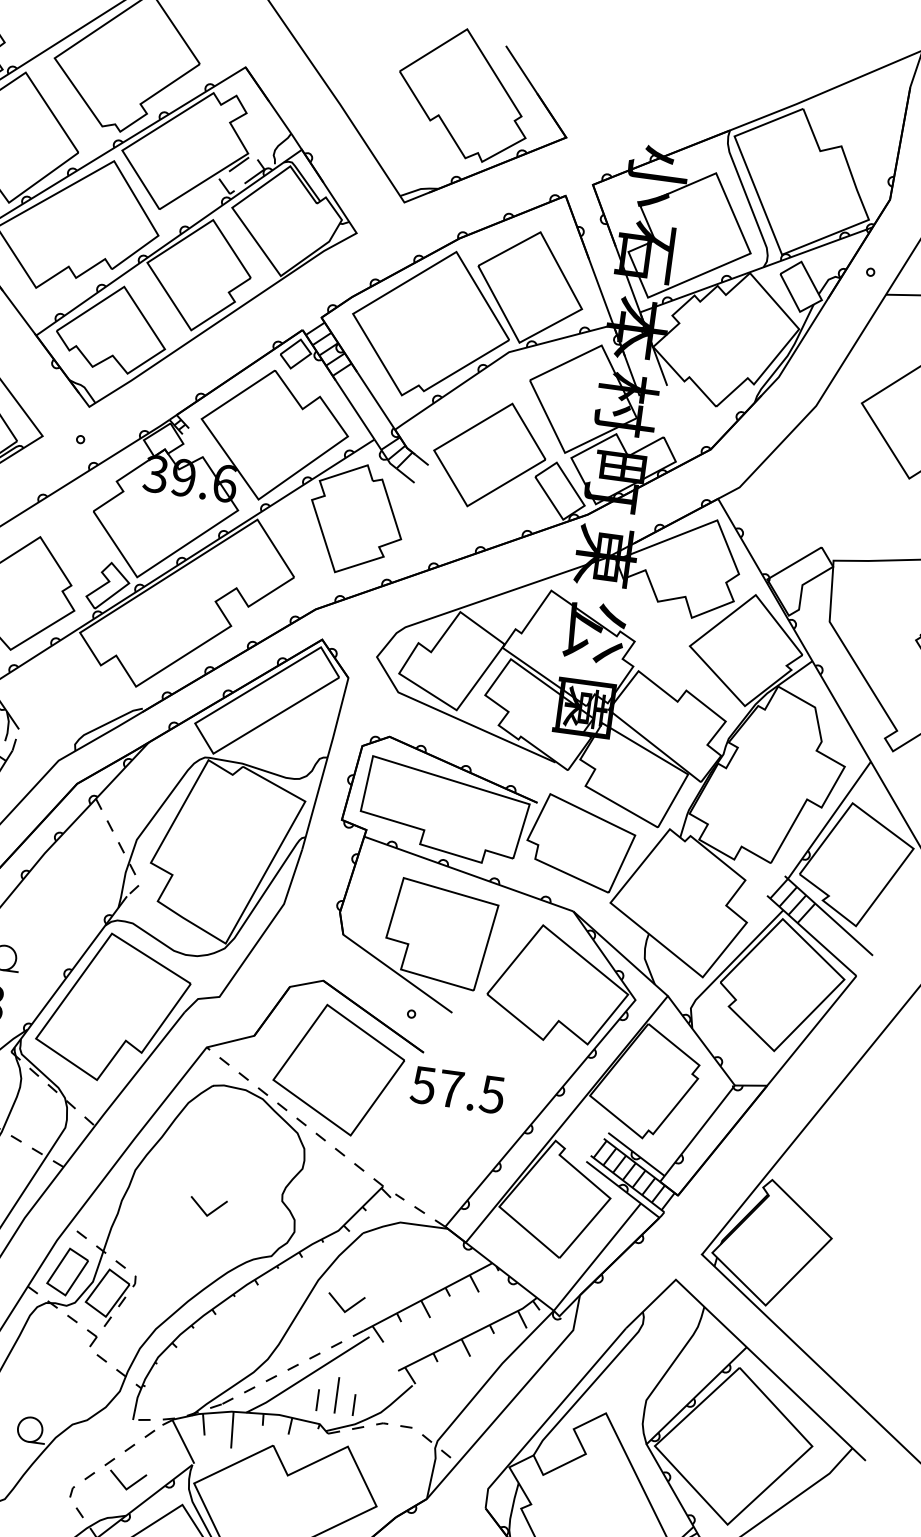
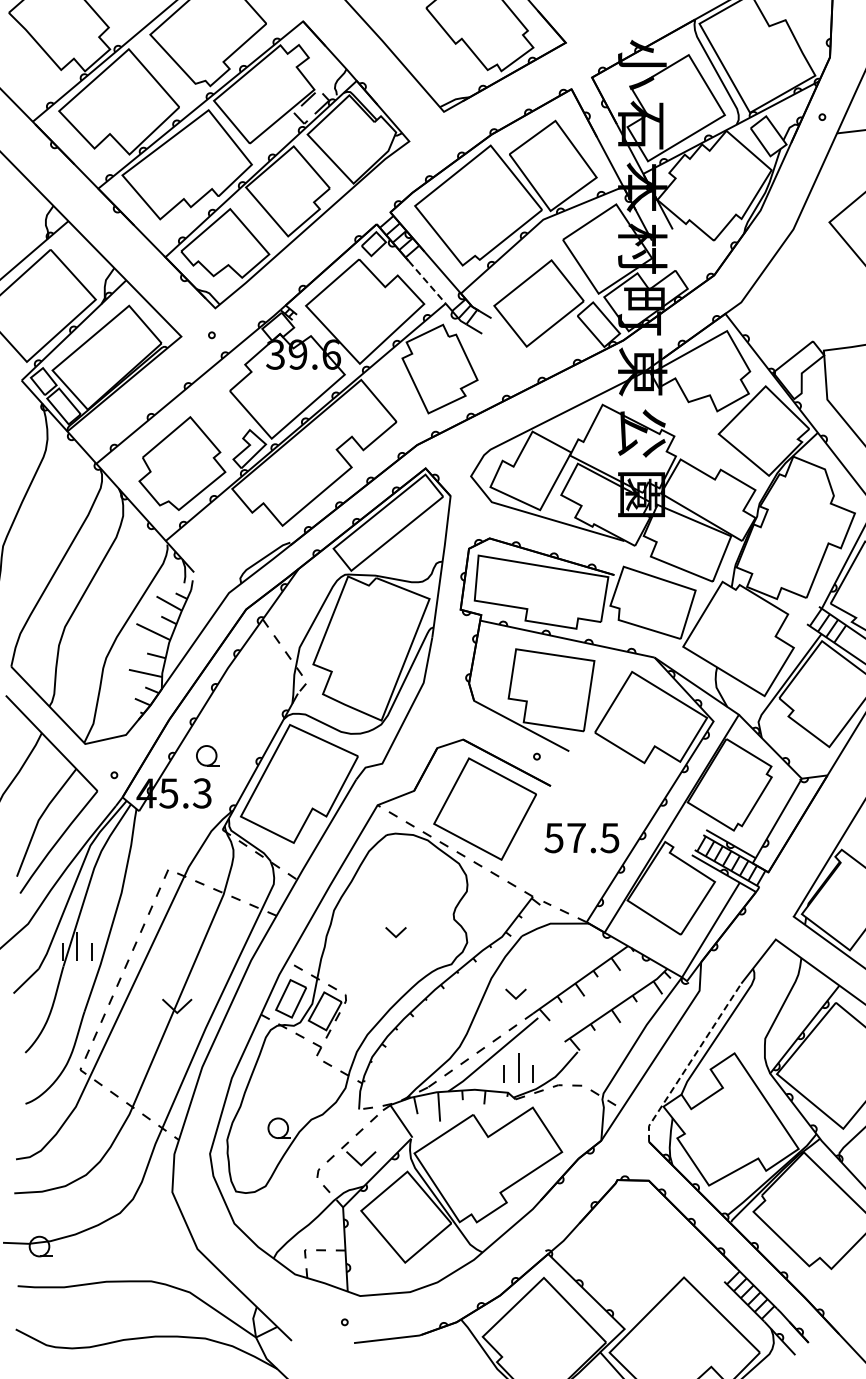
line: (355, 410) -> (427, 282), solid -> dashed
text: (457, 1090) -> (581, 838), moved
part: (207, 1207) -> (395, 932), size x0.7
part: (345, 1302) -> (515, 993), size x0.7
line: (550, 1416) -> (690, 1061), solid -> dashed

